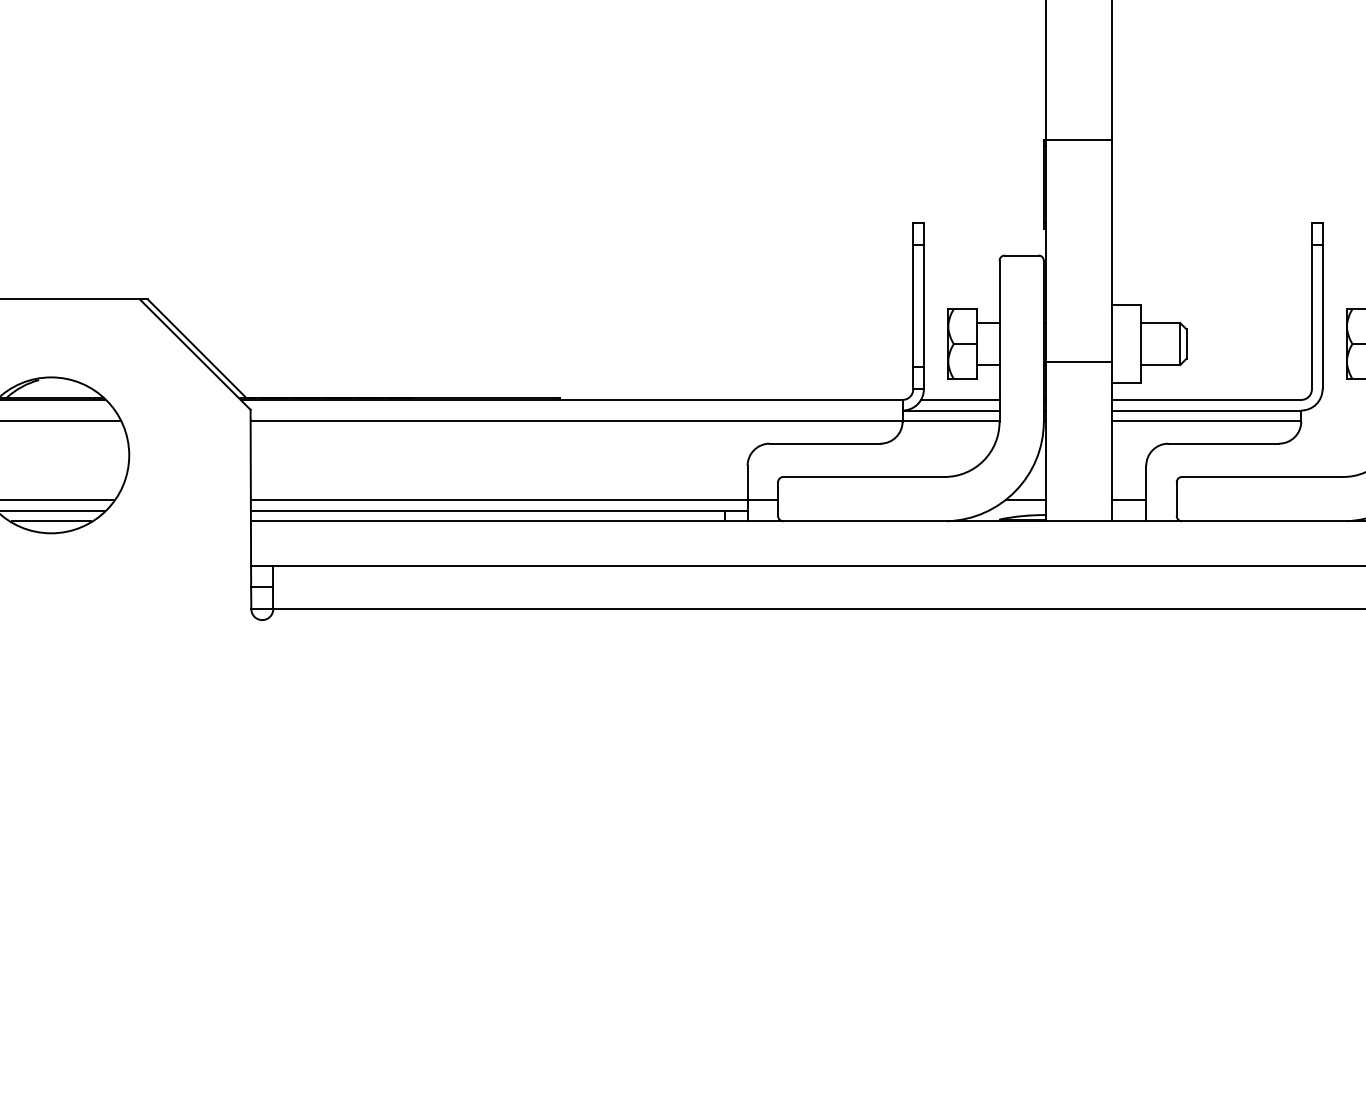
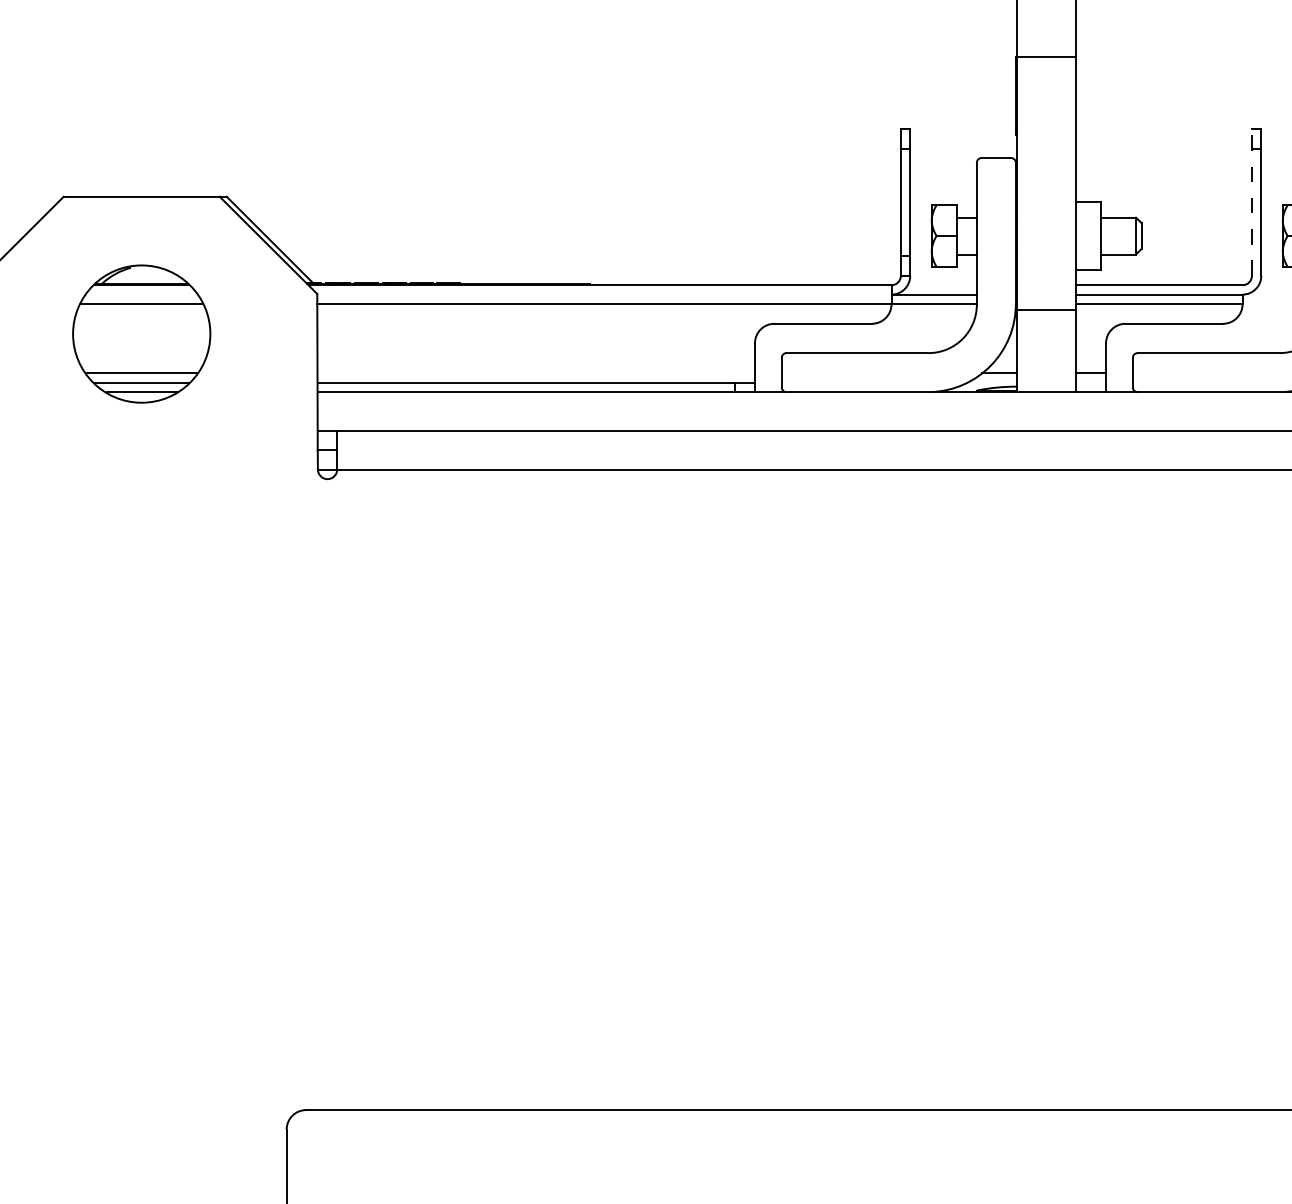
line: (1311, 305) -> (1251, 202), solid -> dashed
line: (1078, 361) -> (1046, 309), moved
line: (959, 400) -> (941, 285), removed
line: (514, 500) -> (549, 373), removed

